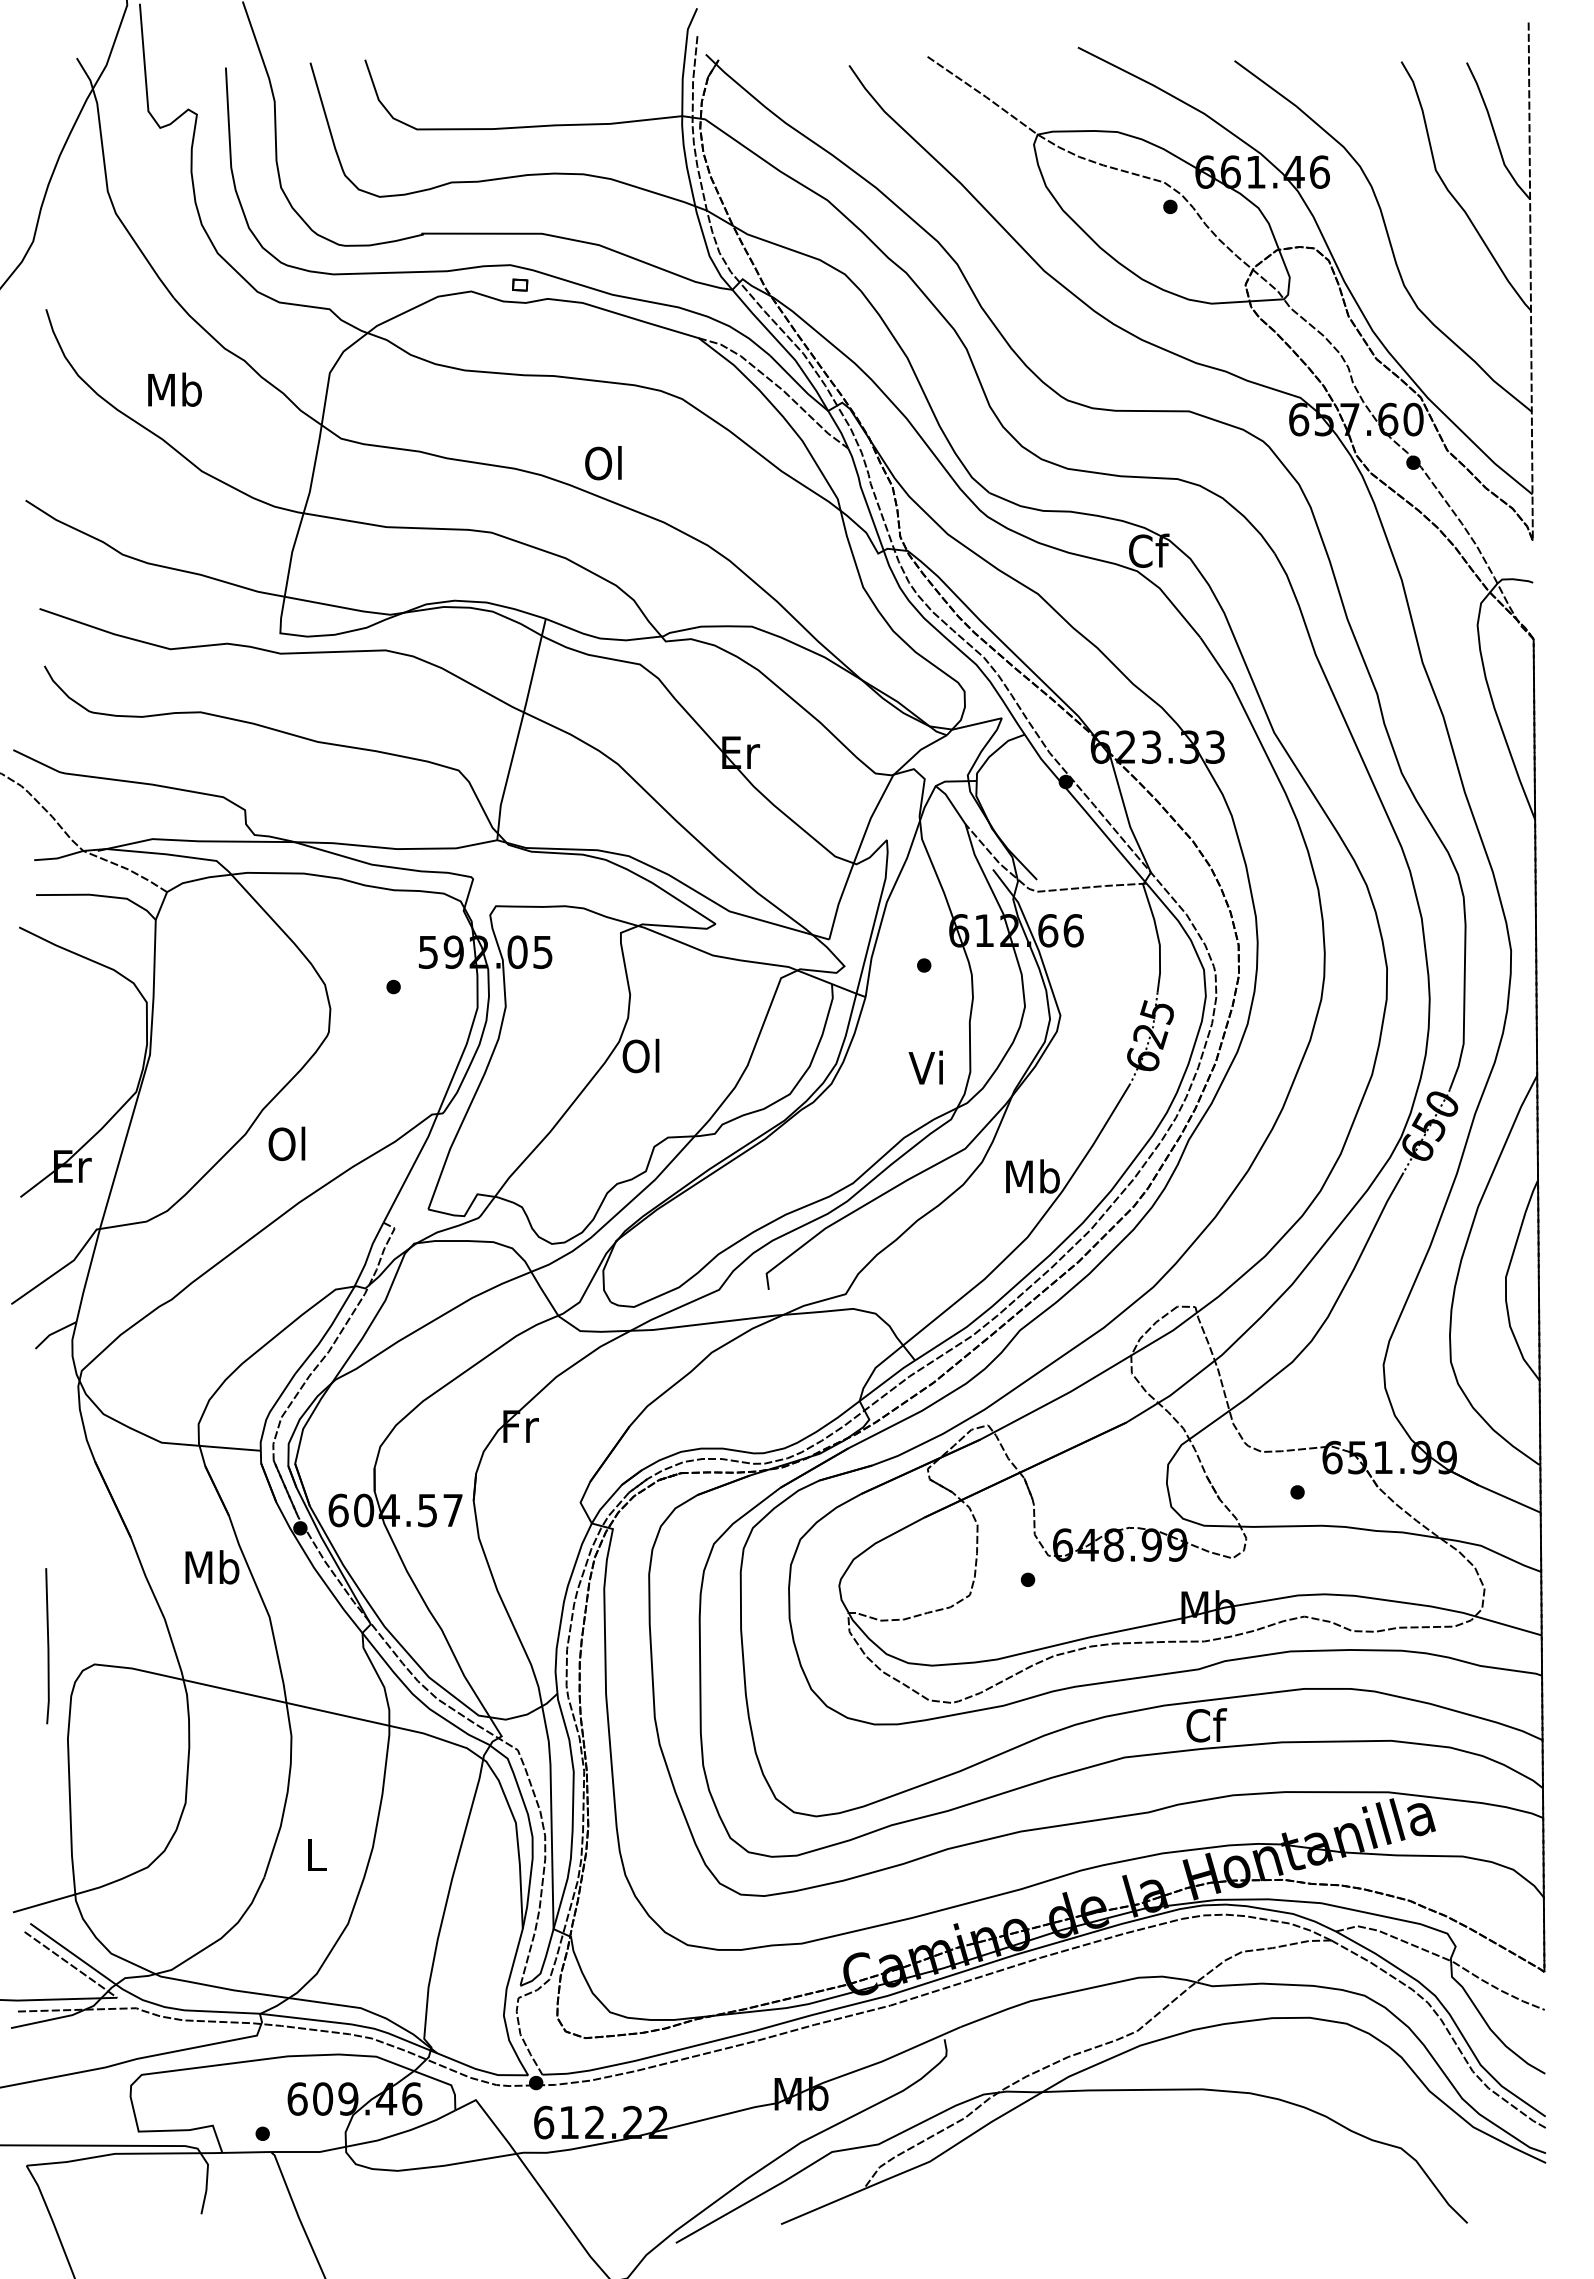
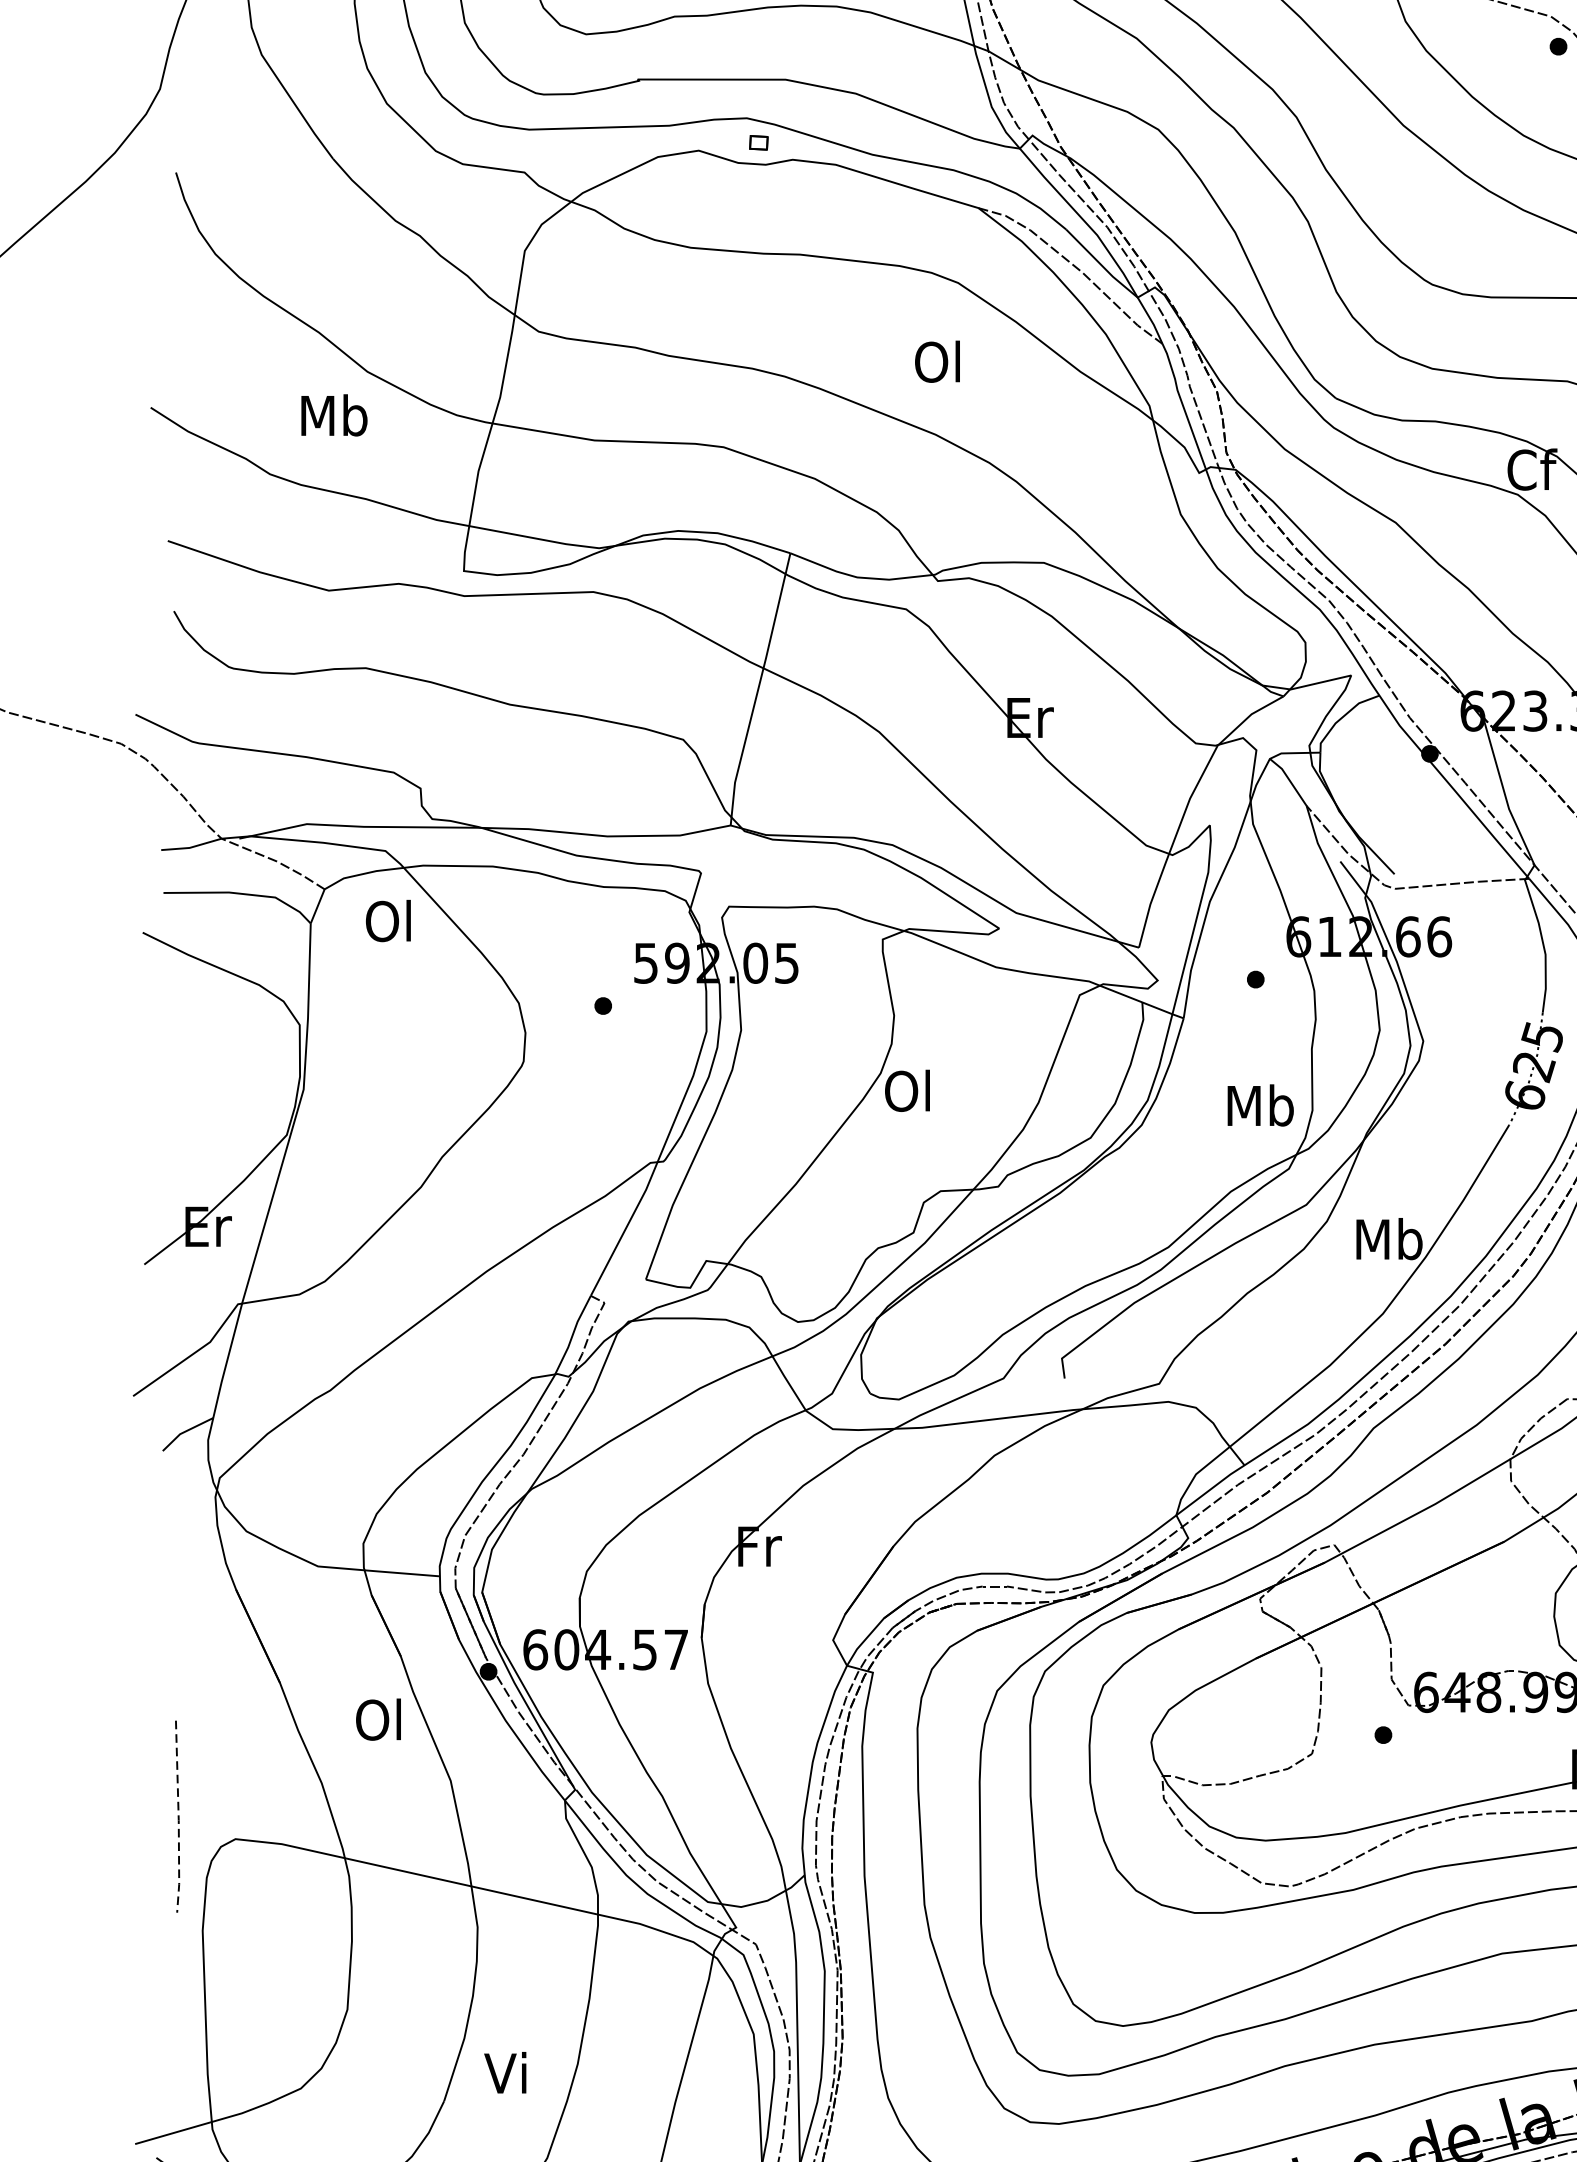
text: (174, 389) -> (333, 415), moved
text: (603, 463) -> (937, 362), moved
text: (928, 1067) -> (1261, 1105), Vi -> Mb
text: (286, 1143) -> (387, 920), moved
text: (212, 1567) -> (380, 1719), Mb -> Ol
line: (48, 1647) -> (178, 1818), solid -> dashed
text: (313, 1854) -> (504, 2072), L -> Vi

